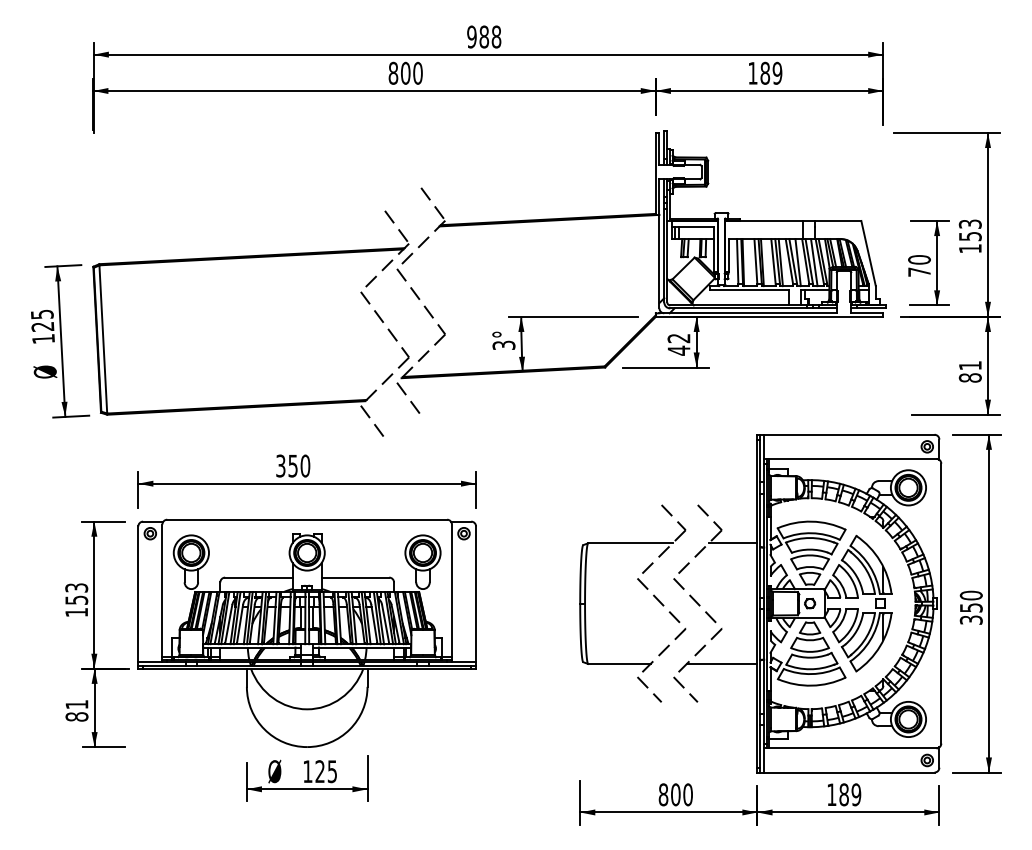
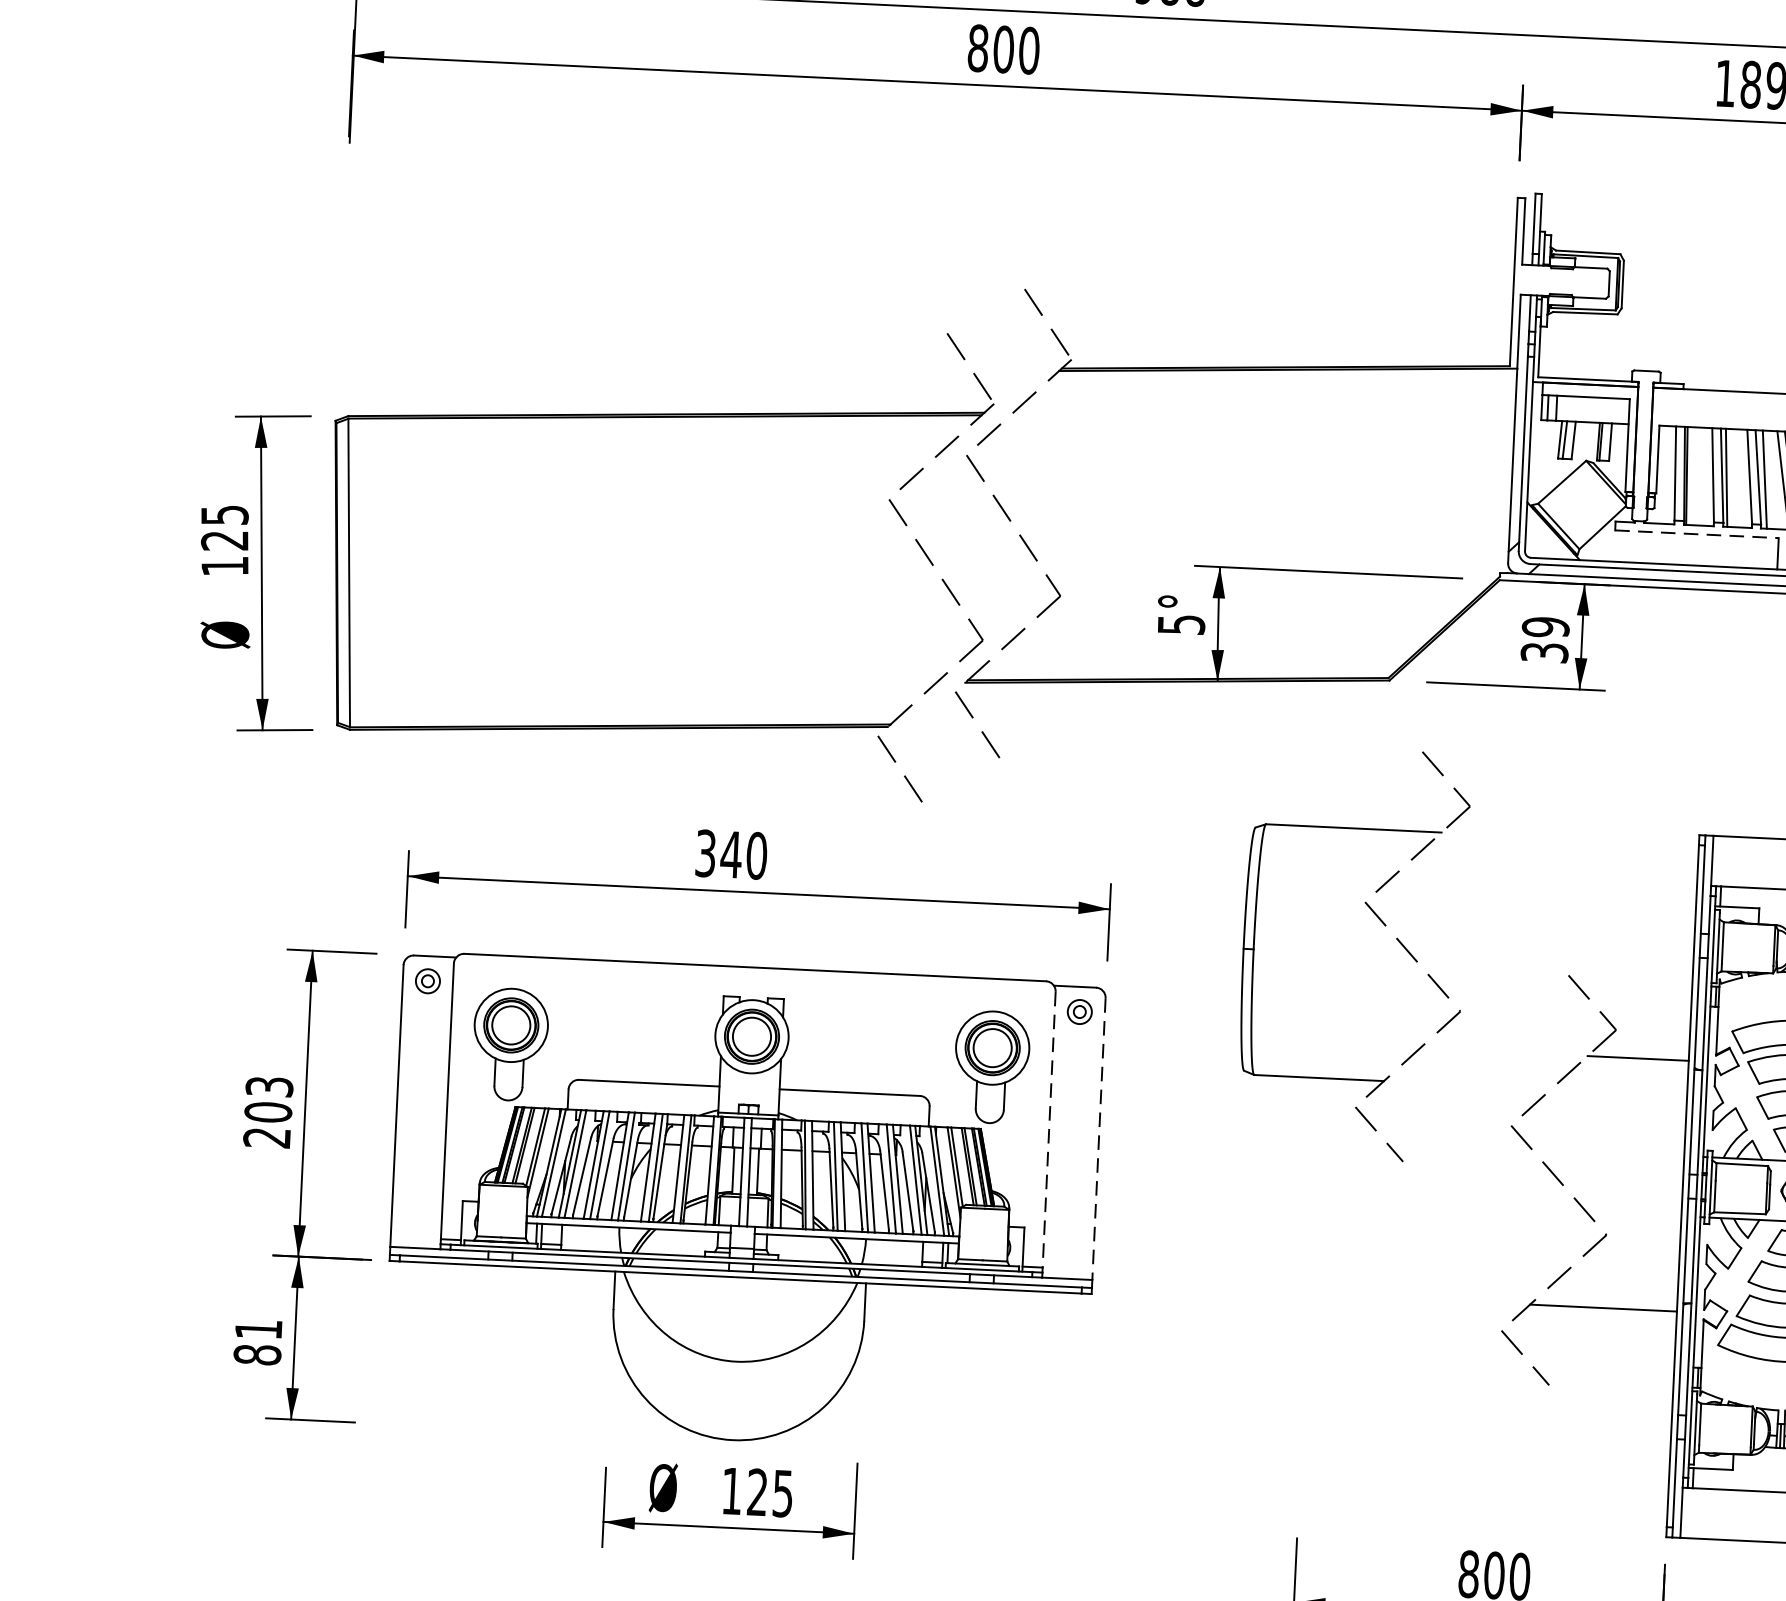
line: (749, 290) -> (1697, 534), solid -> dashed
text: (503, 344) -> (1180, 622), 3° -> 5°
text: (678, 344) -> (1544, 639), 42 -> 39
text: (293, 465) -> (732, 853), 350 -> 340
part: (646, 589) -> (1382, 925), moved
line: (451, 591) -> (1048, 1130), solid -> dashed
line: (476, 594) -> (1099, 1139), solid -> dashed
text: (76, 606) -> (267, 1125), 153 -> 203

